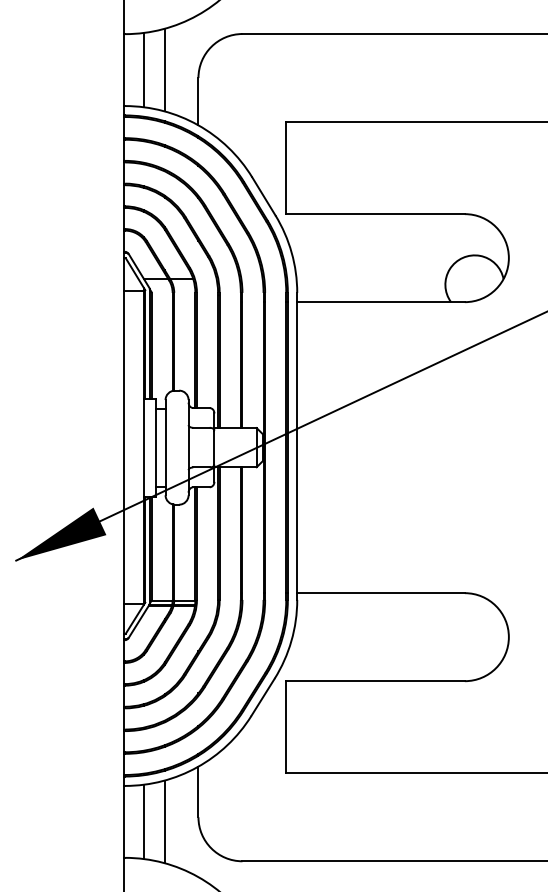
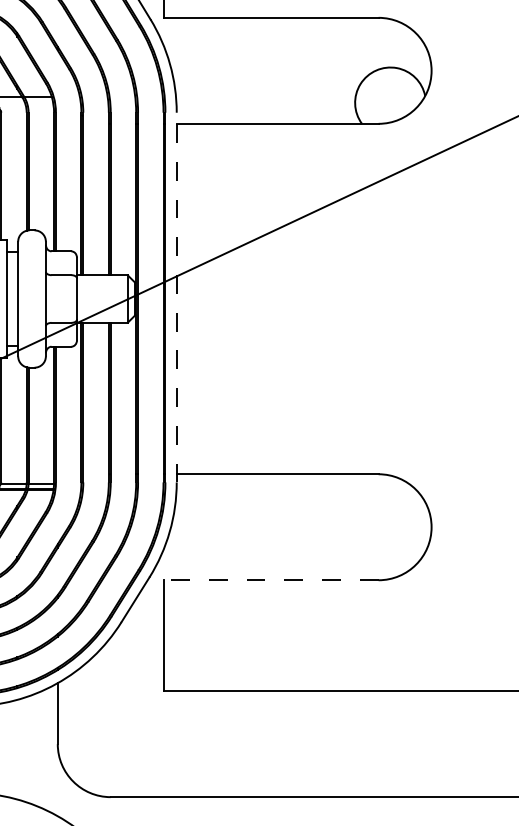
line: (297, 445) -> (177, 296), solid -> dashed
line: (375, 681) -> (270, 580), solid -> dashed
line: (164, 821) -> (16, 749), removed

